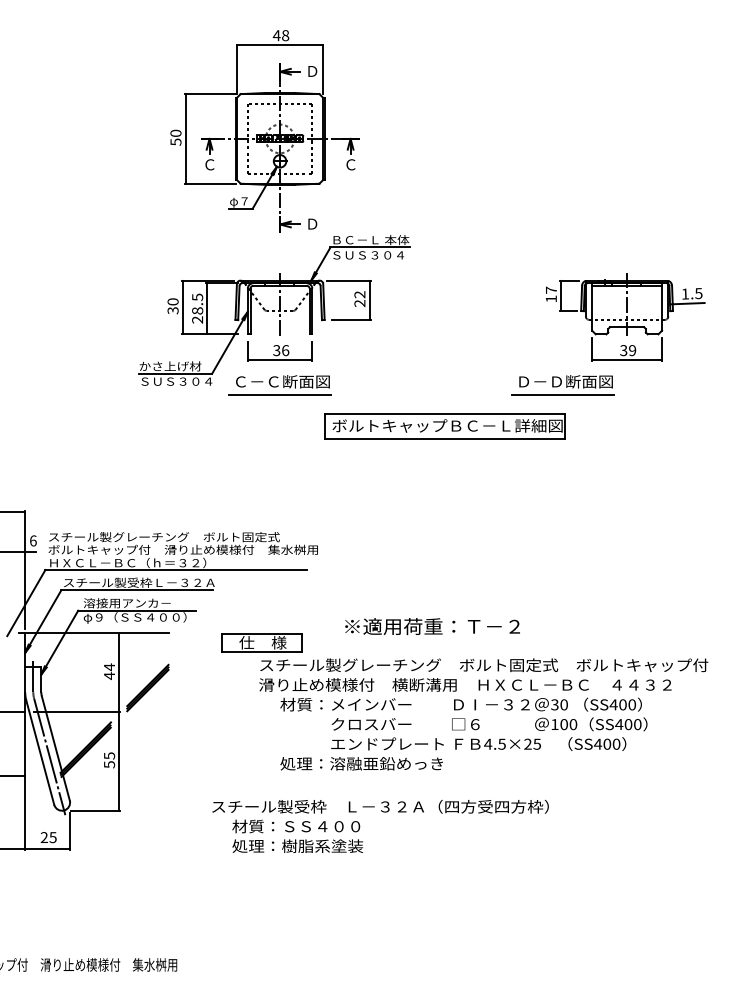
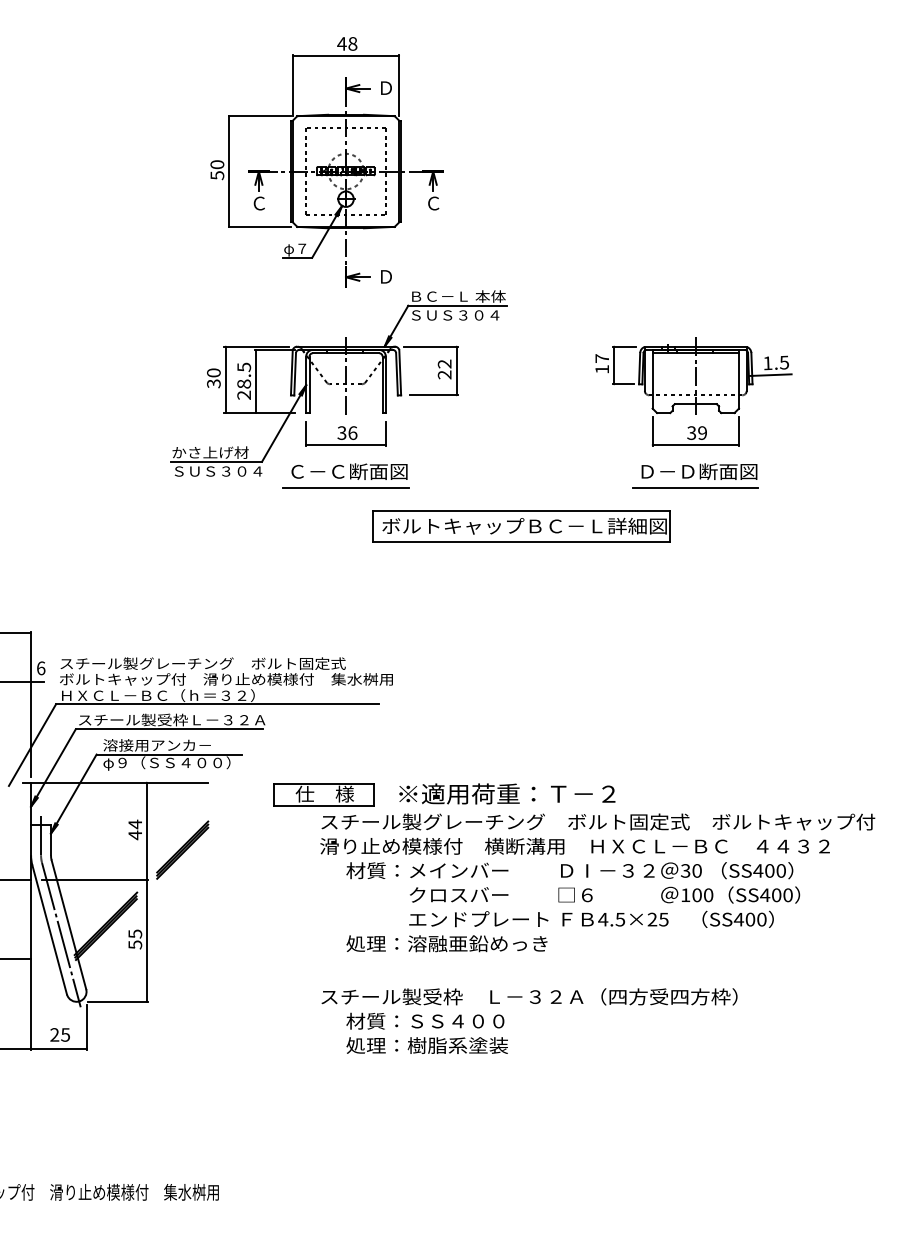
part: (625, 317) -> (693, 392), moved
part: (444, 426) -> (520, 526), moved
text: (432, 626) -> (507, 793), moved
text: (380, 825) -> (529, 1020), moved

